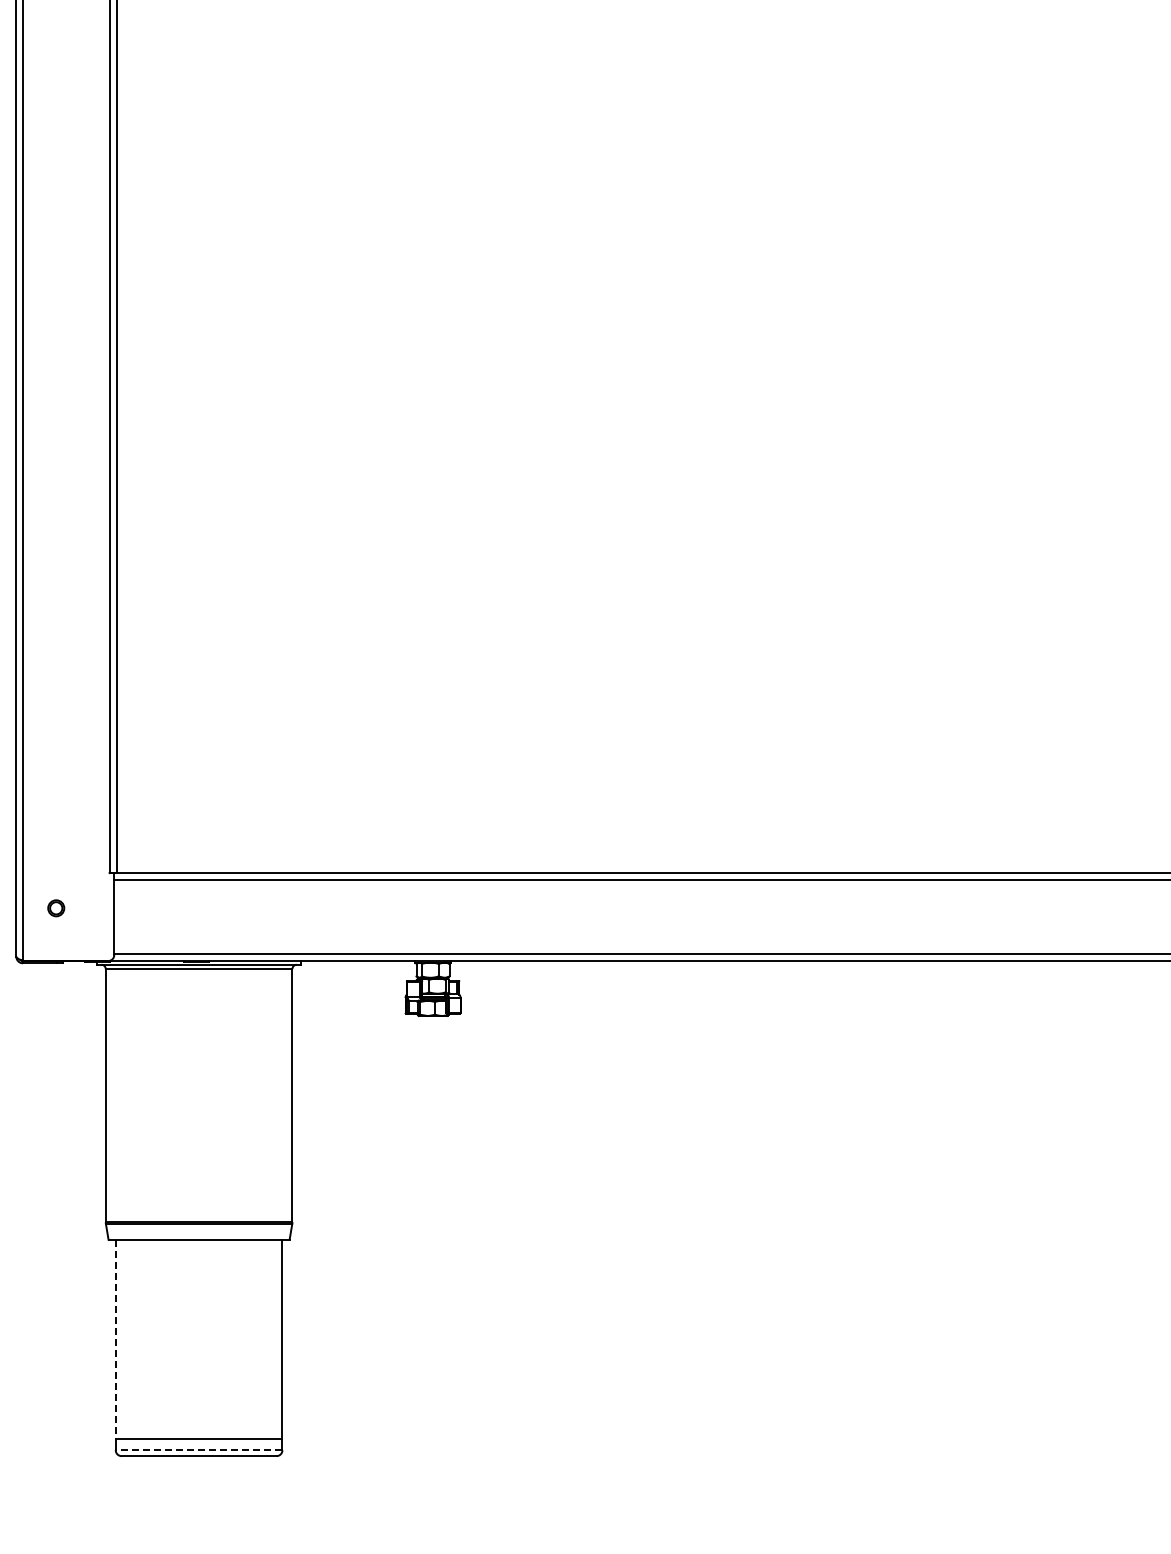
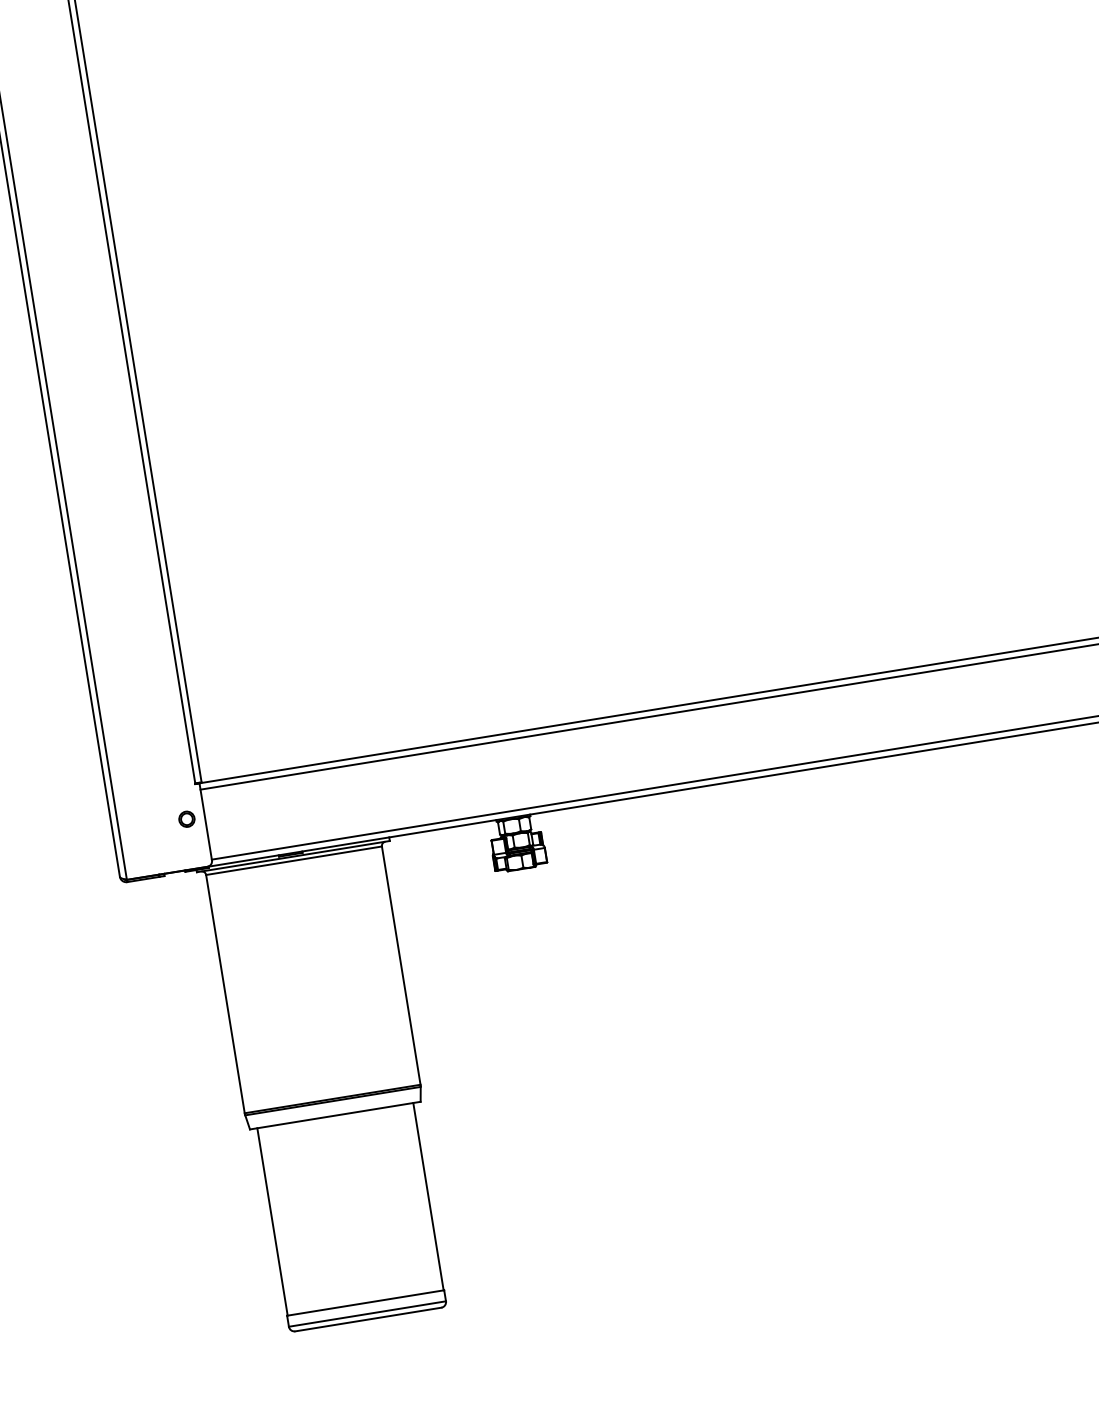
circle: (56, 908) -> (187, 819), moved
line: (116, 1339) -> (272, 1222), dashed -> solid
line: (198, 1450) -> (366, 1314), dashed -> solid

